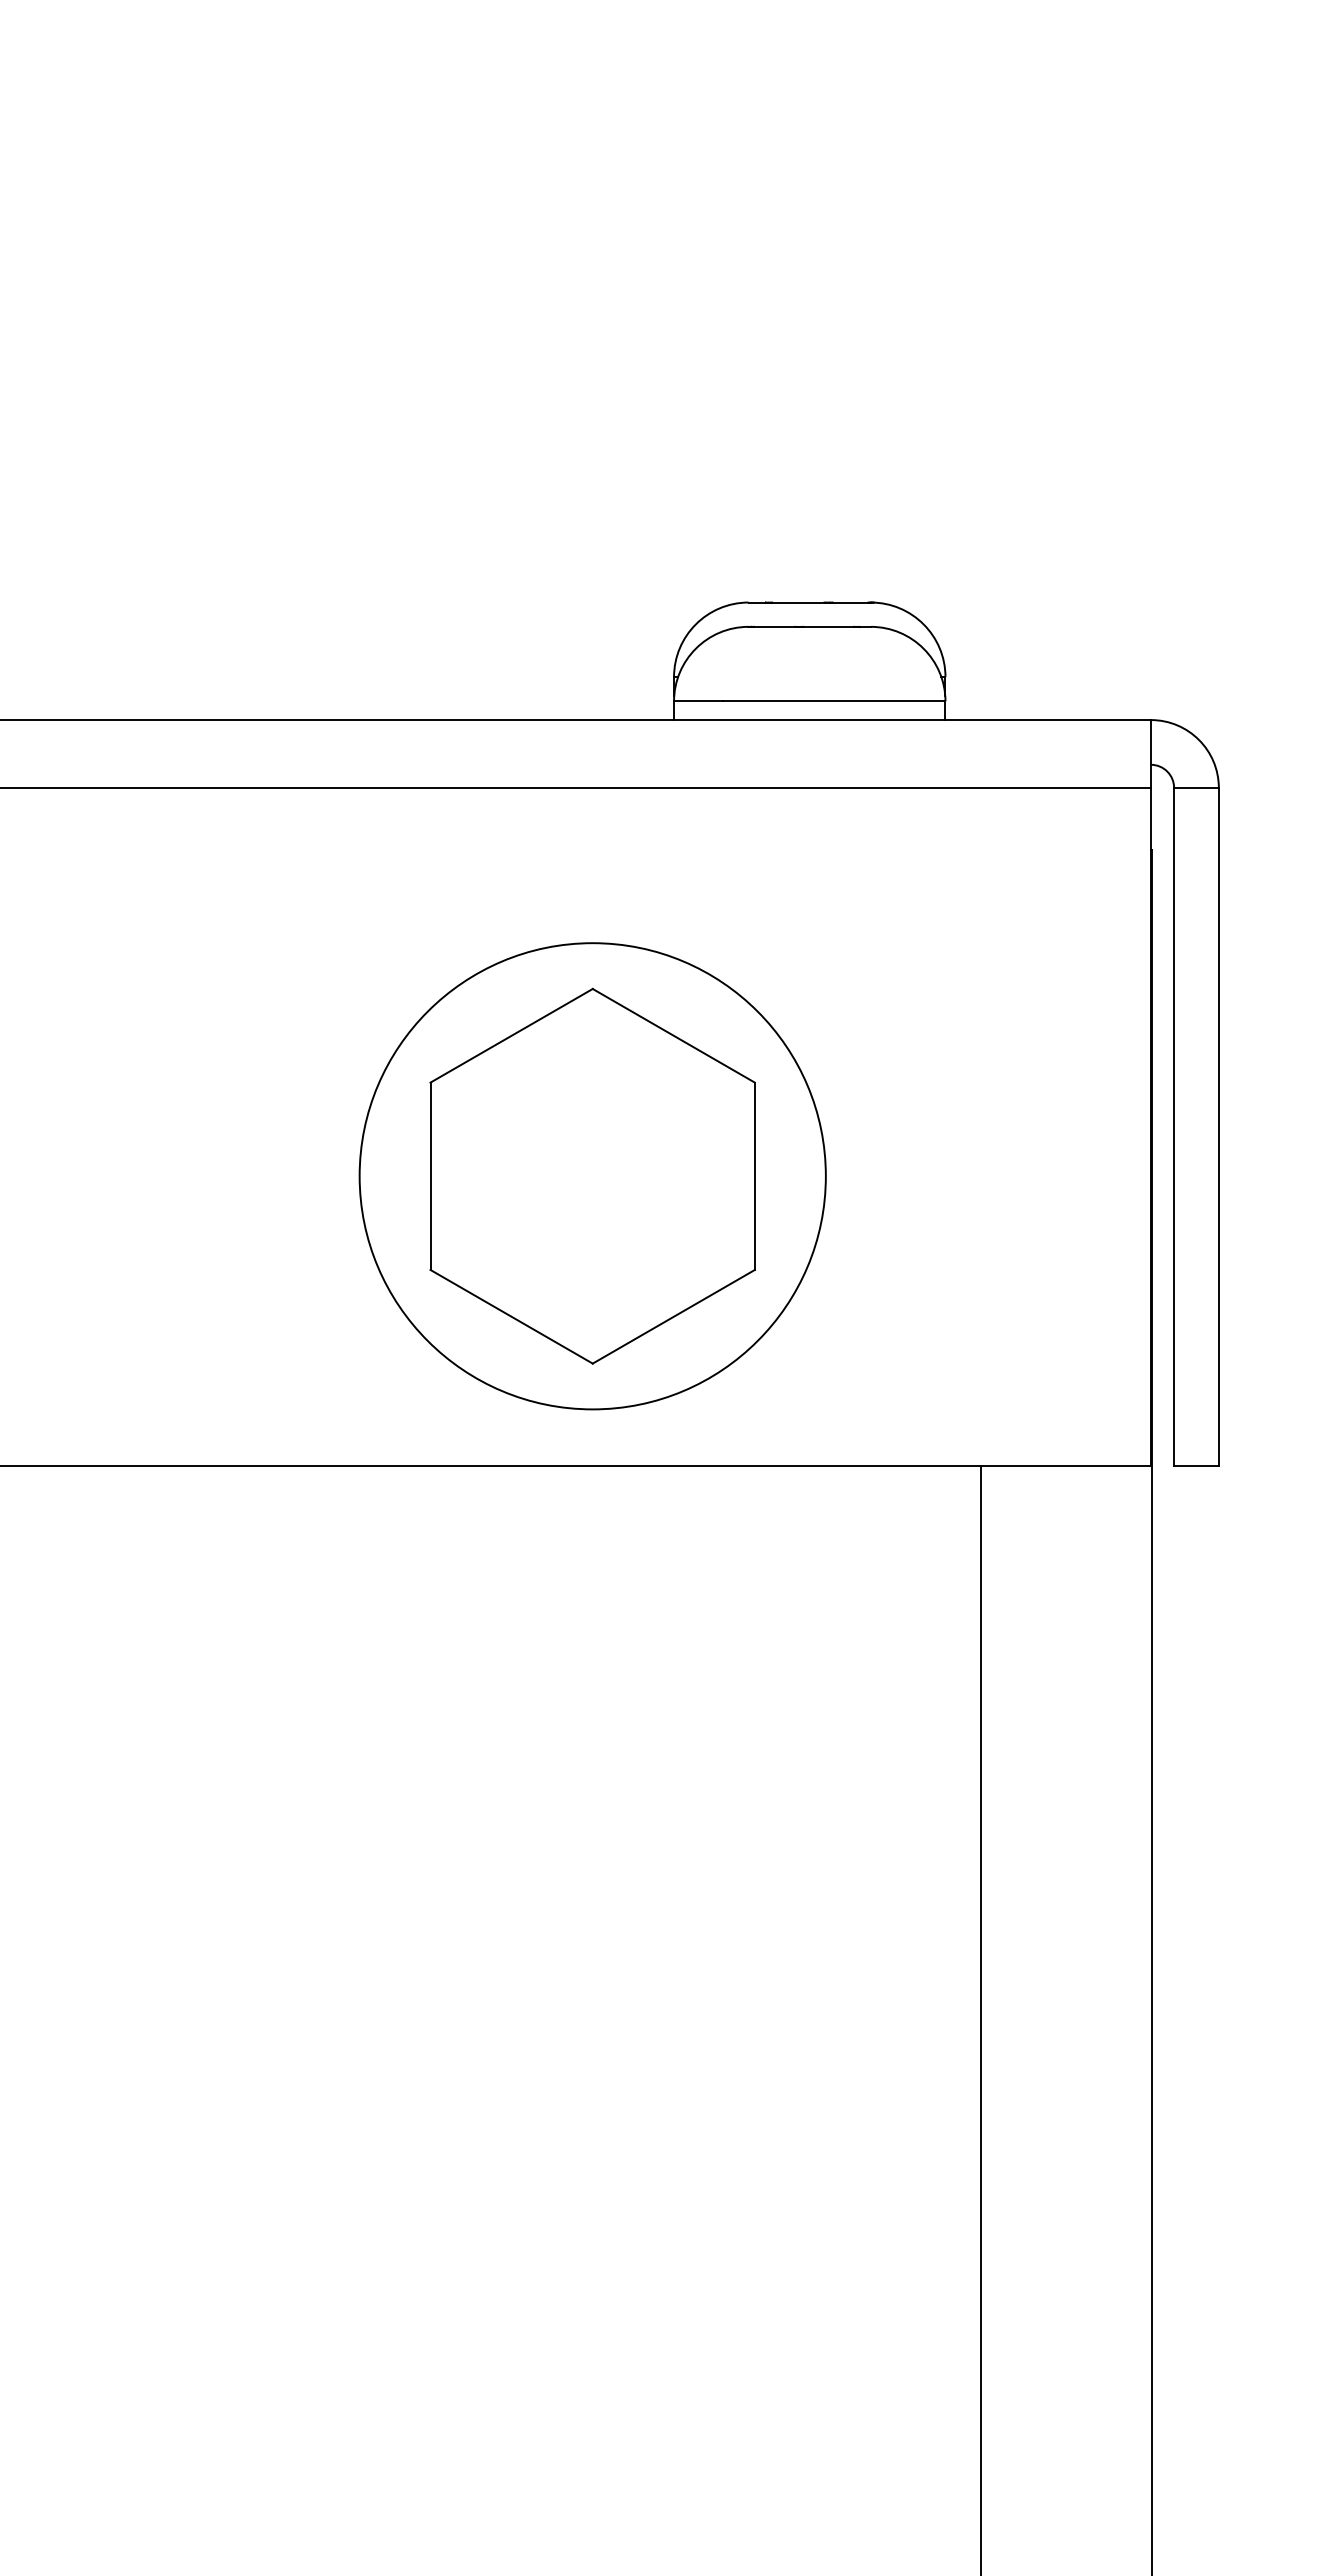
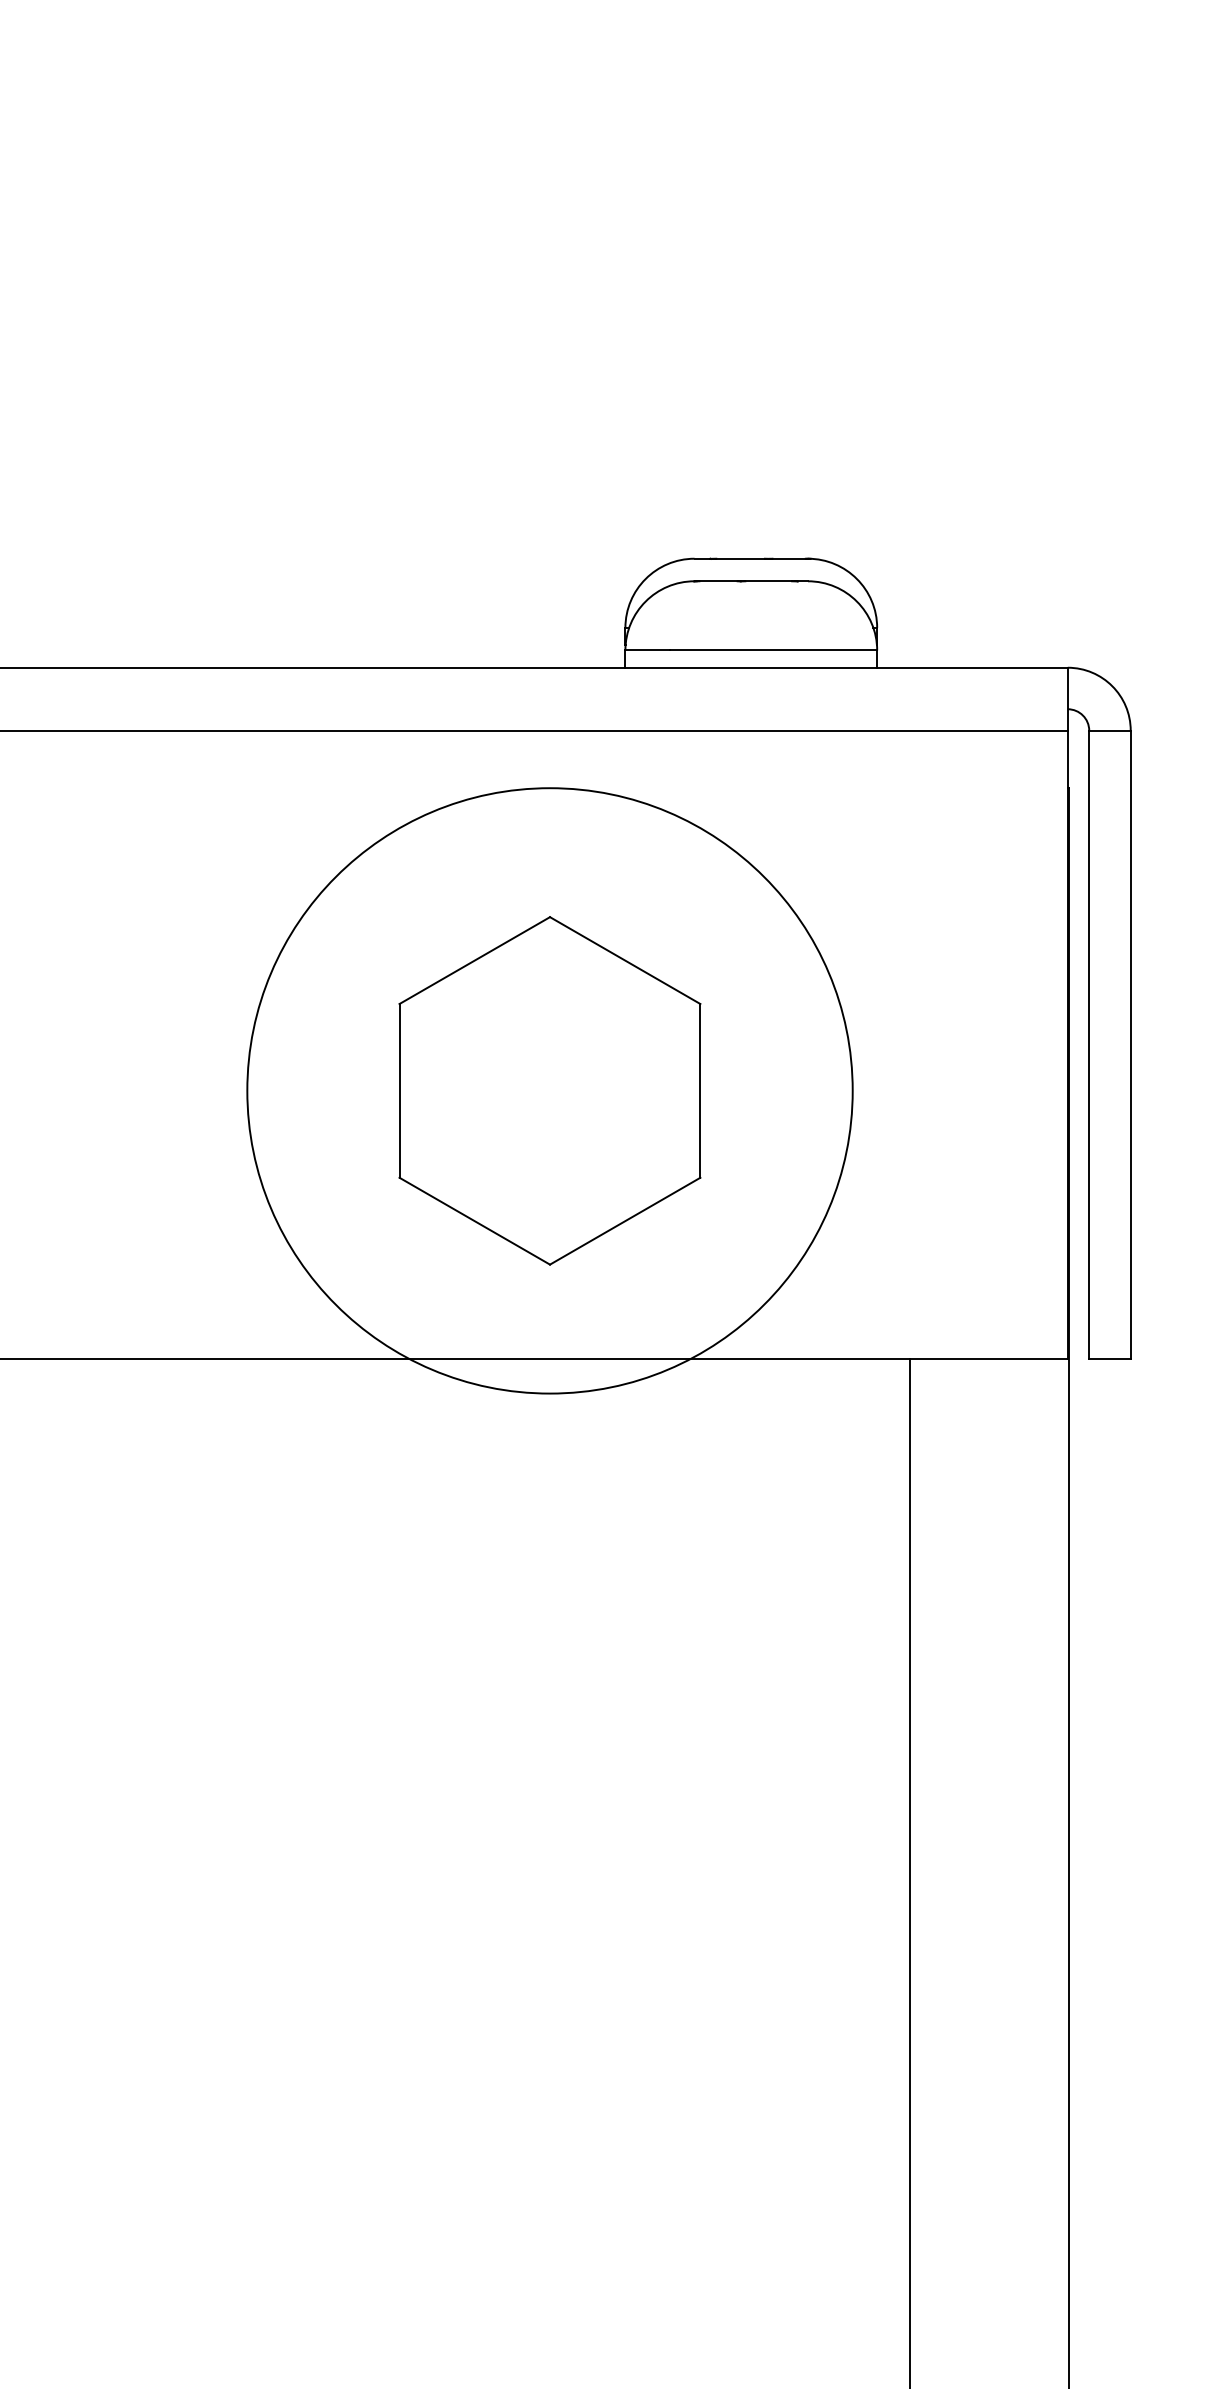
circle: (592, 1176) -> (549, 1091), size x1.4

